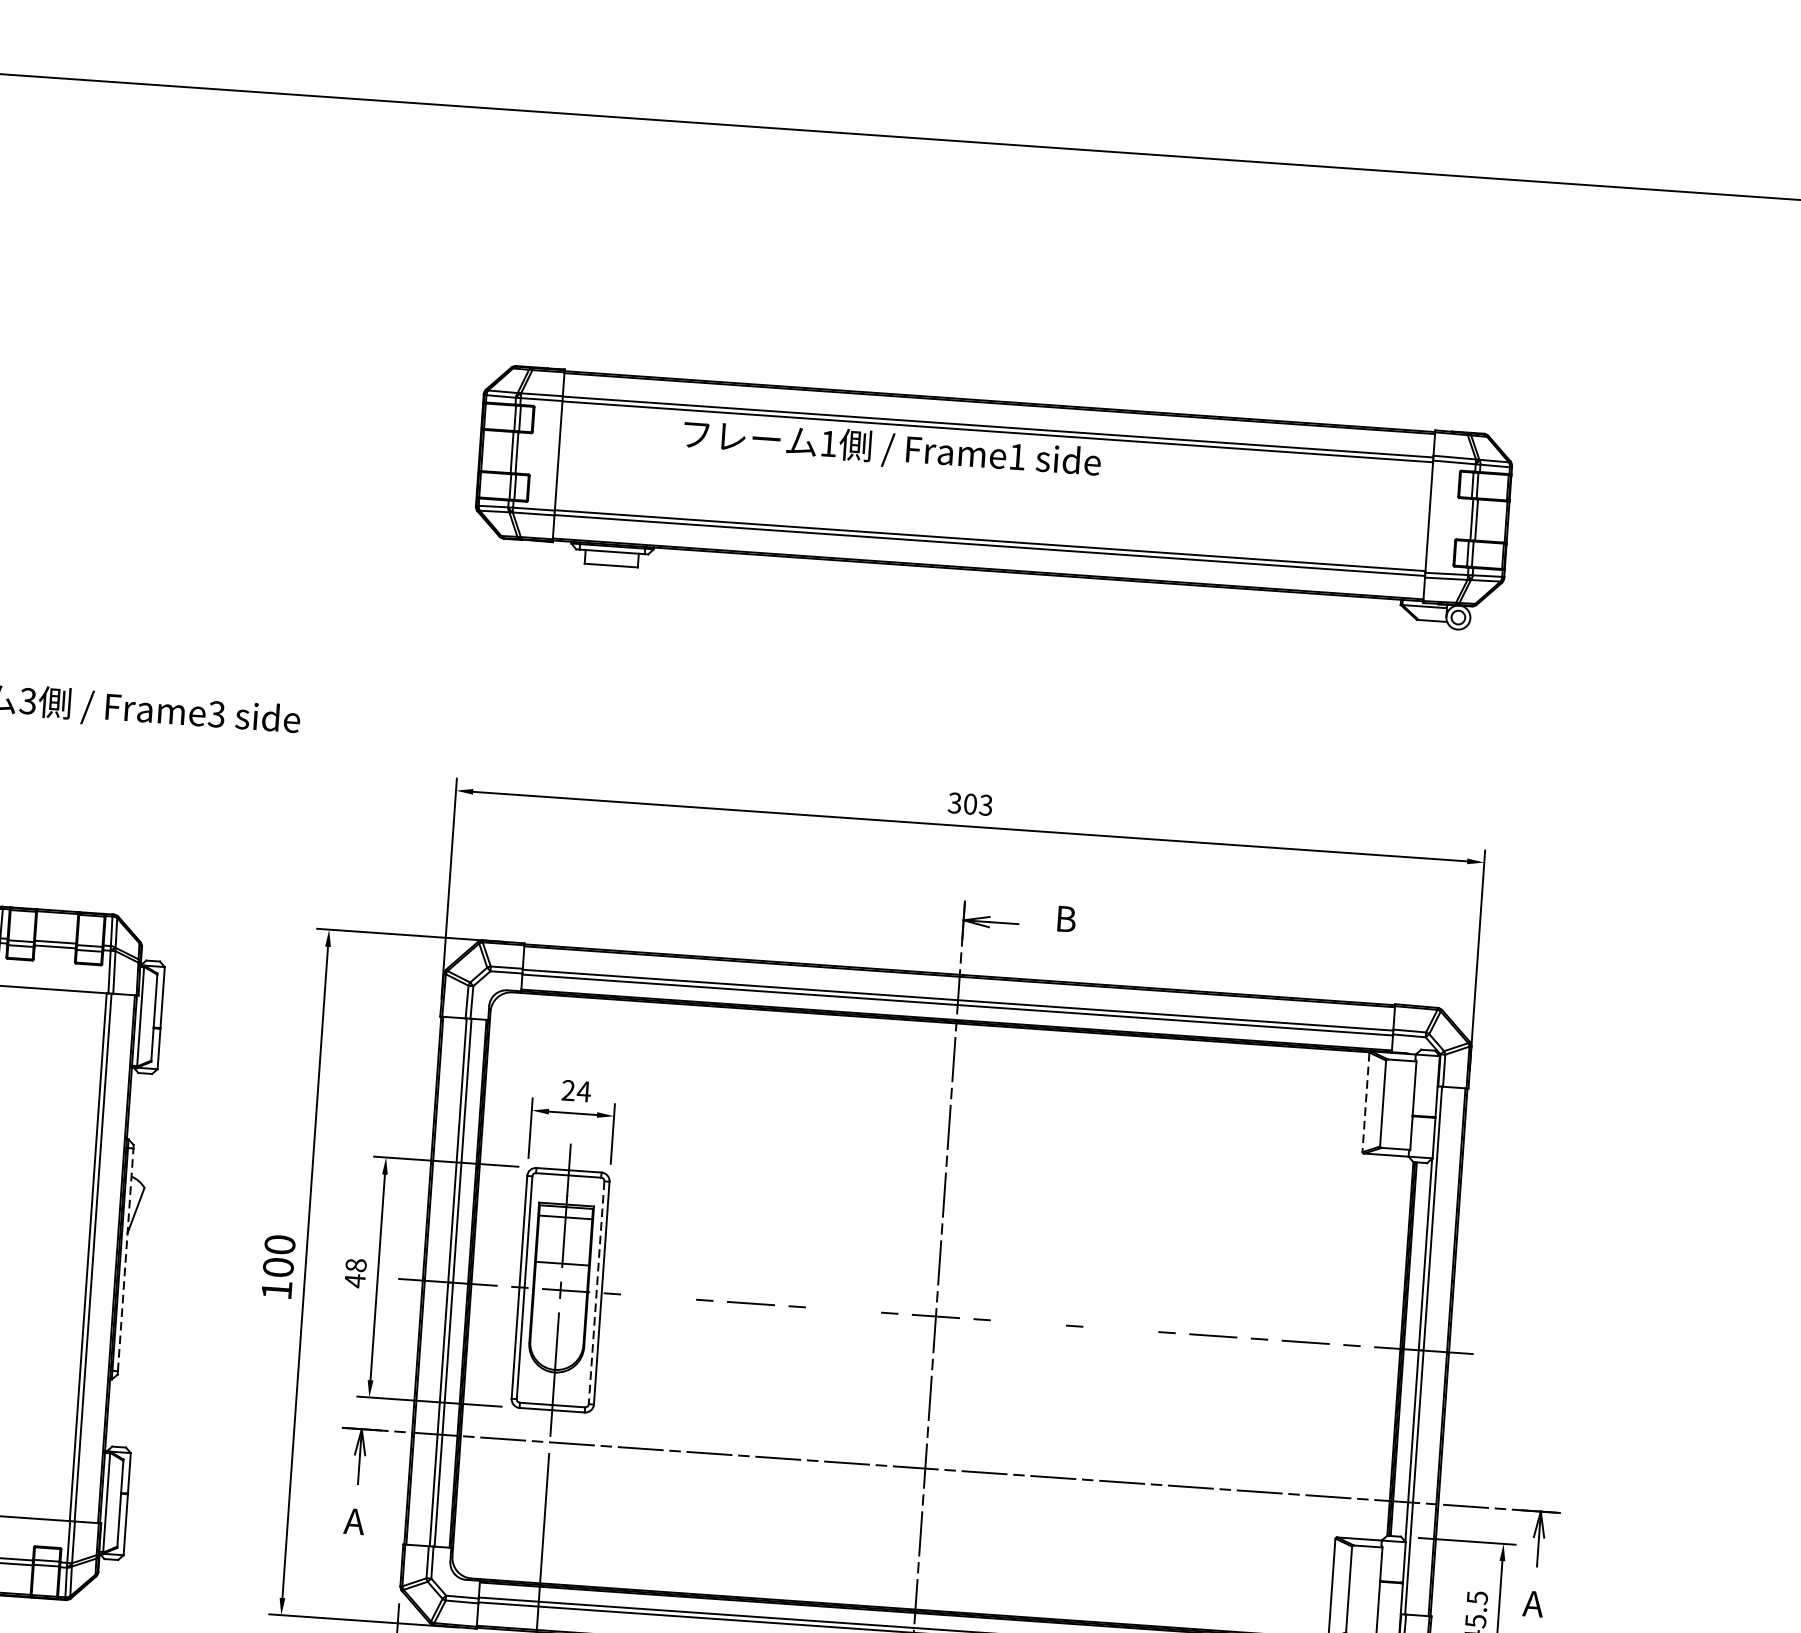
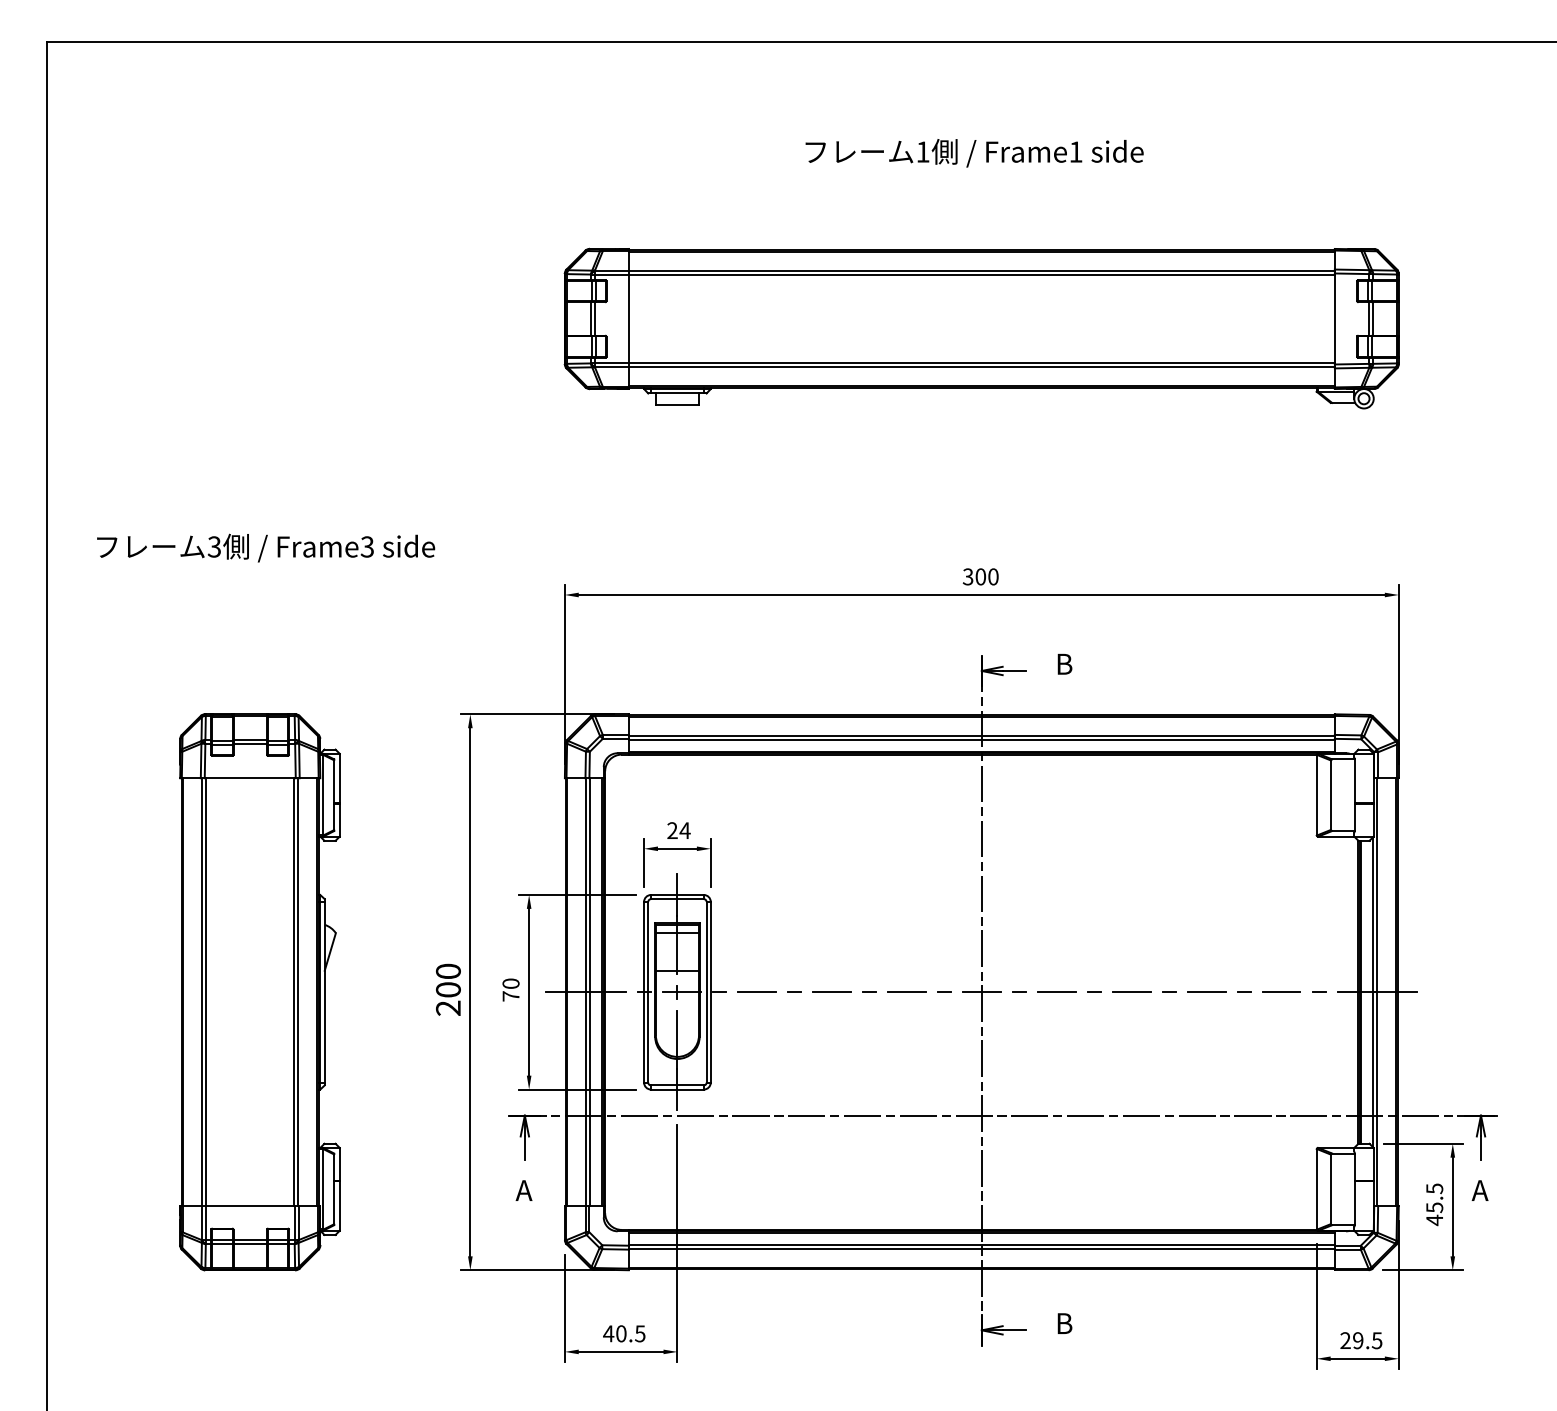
text: (892, 450) -> (974, 153), moved
text: (986, 804) -> (993, 576), 303 -> 300
line: (1365, 1102) -> (1316, 795), dashed -> solid
line: (125, 1258) -> (324, 991), dashed -> solid
text: (354, 1273) -> (510, 990), 48 -> 70
text: (276, 1289) -> (448, 1007), 100 -> 200
line: (596, 1293) -> (706, 992), dashed -> solid
line: (658, 1297) -> (756, 992), added
line: (843, 1310) -> (906, 992), added
line: (1028, 1321) -> (1056, 991), added
line: (1120, 1329) -> (1131, 992), added

